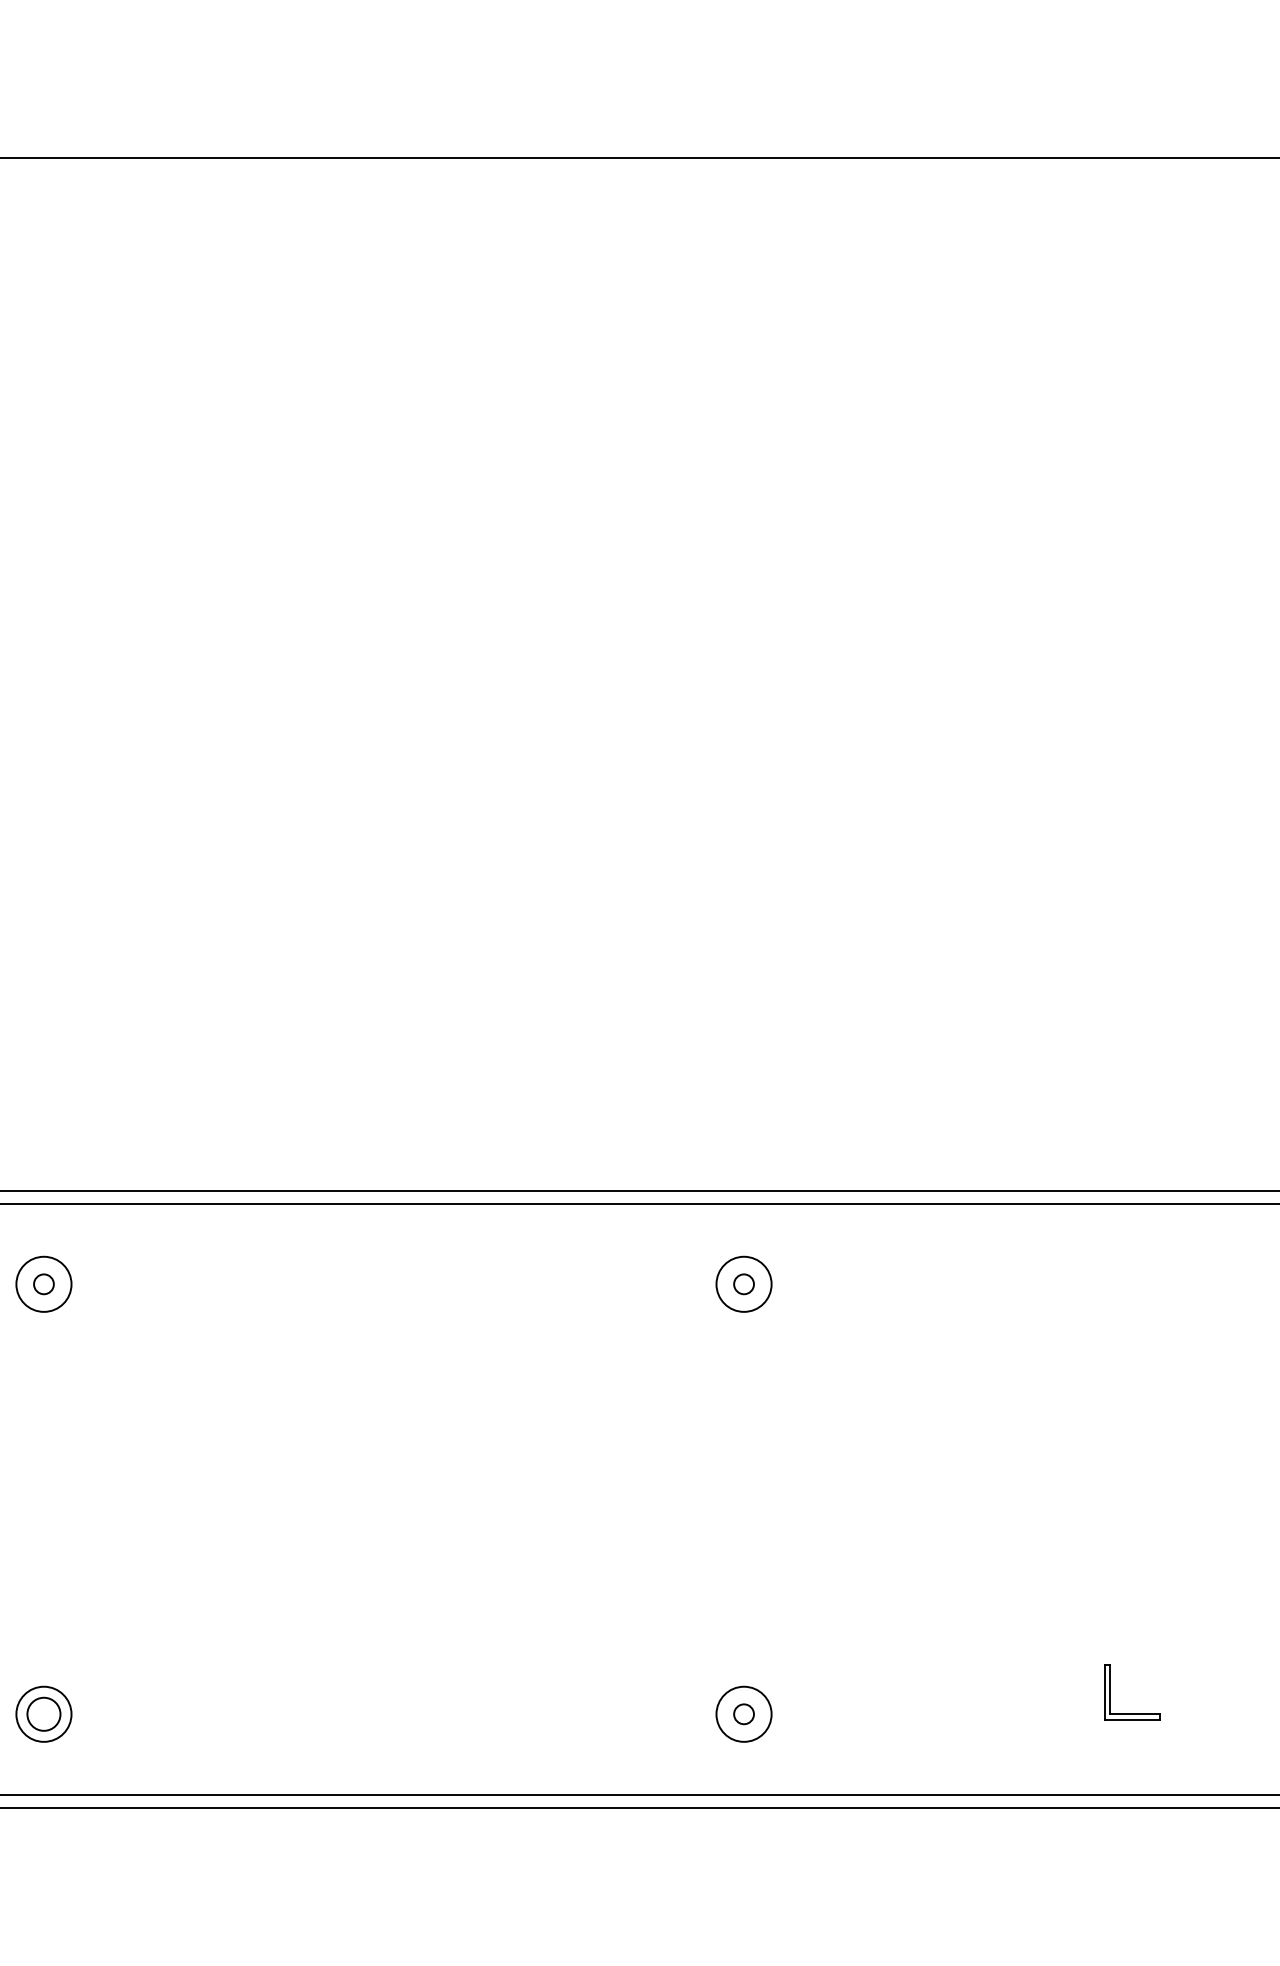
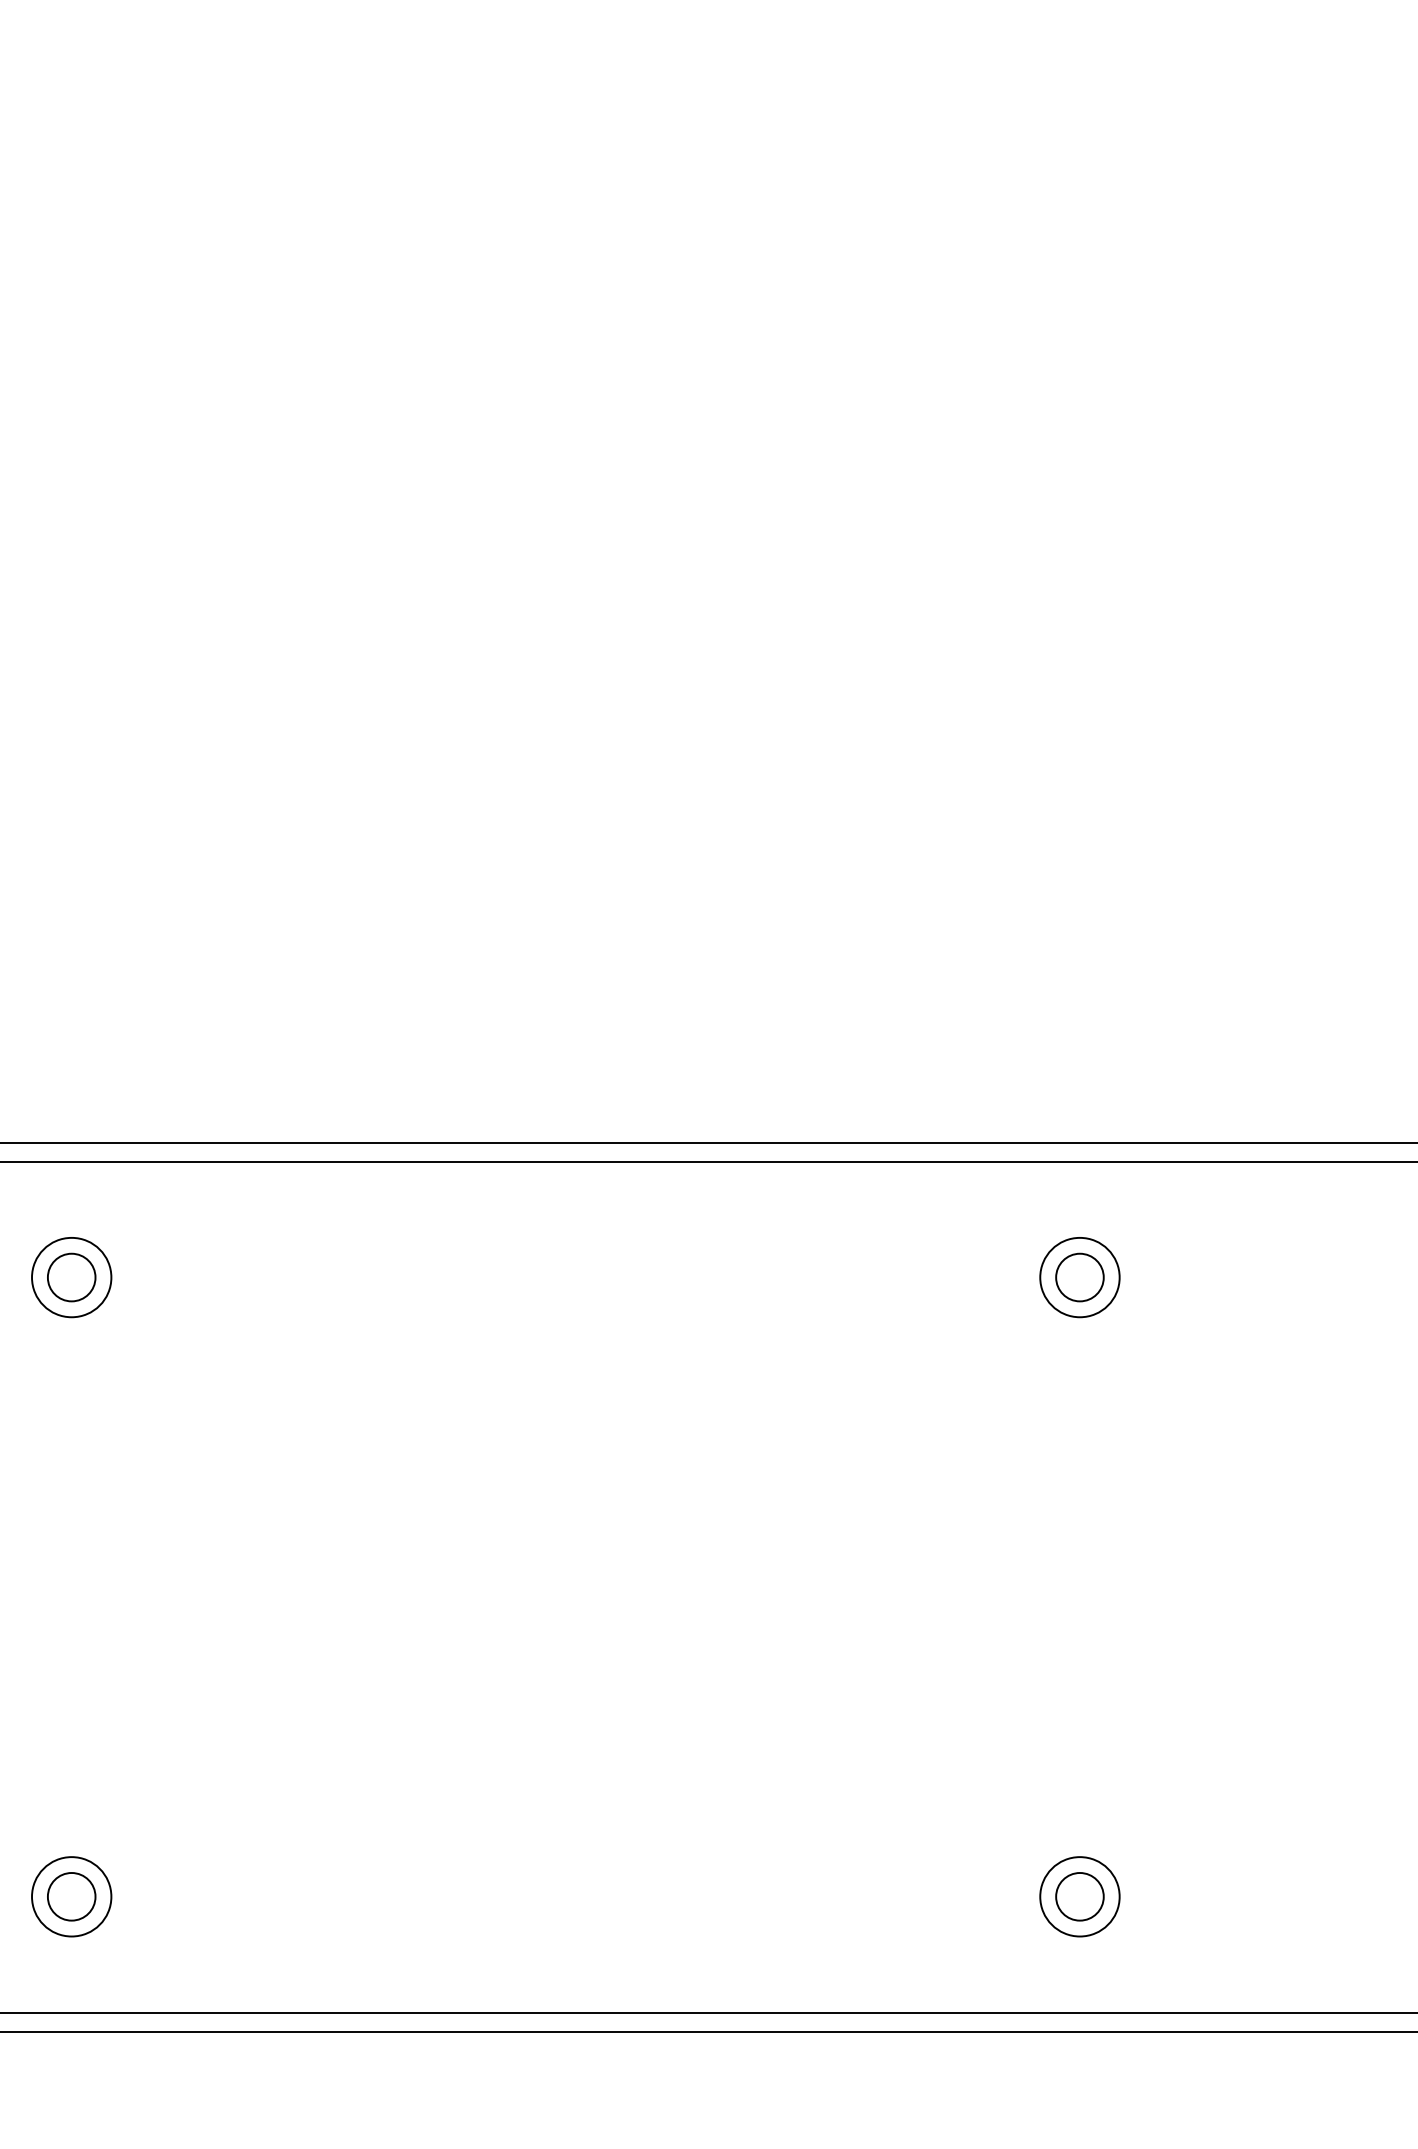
circle: (43, 1283) -> (71, 1276), size x1.67
circle: (743, 1283) -> (1079, 1276), size x1.67
circle: (743, 1713) -> (1079, 1895), size x1.67

